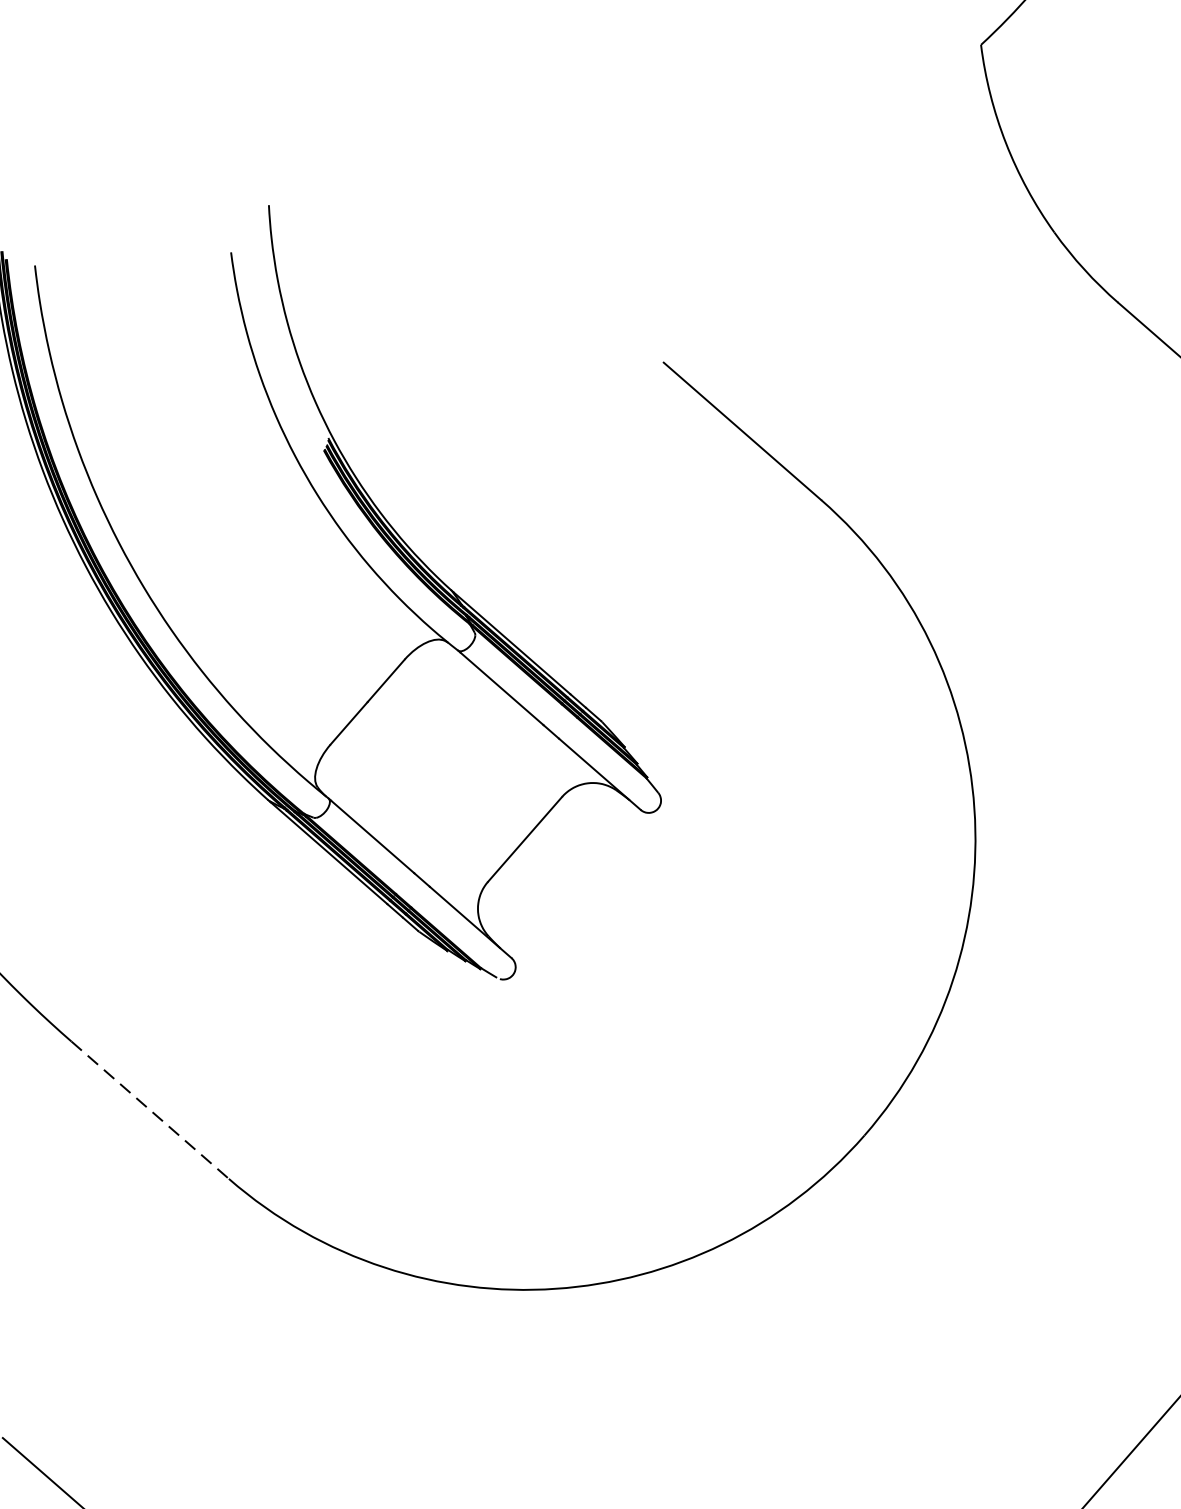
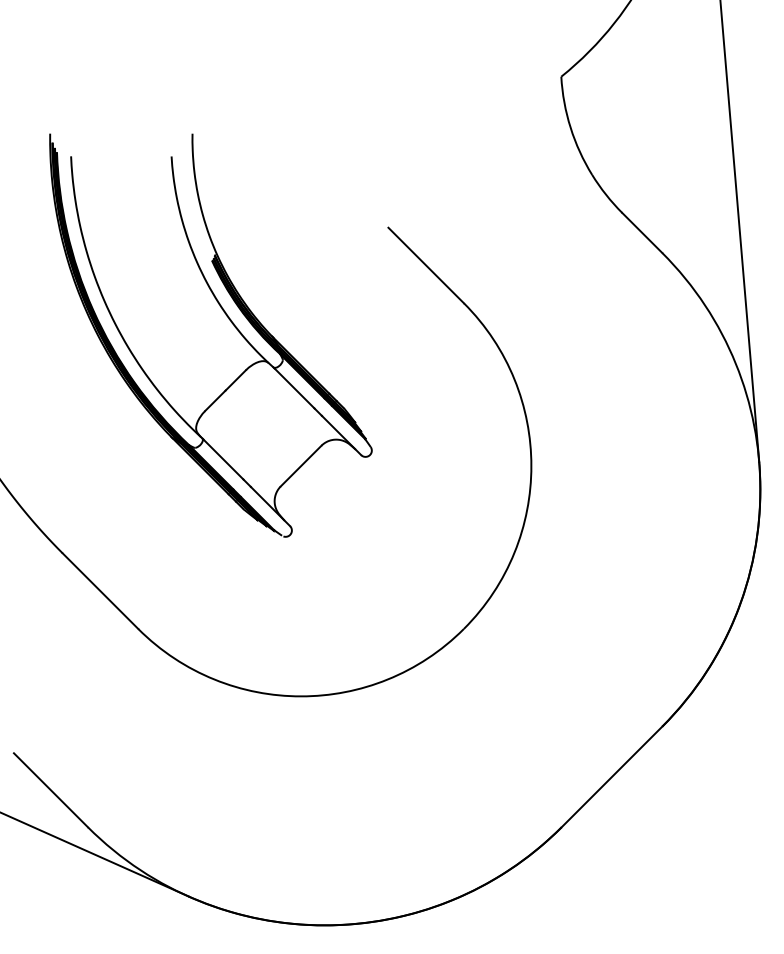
line: (150, 1110) -> (100, 591), dashed -> solid

